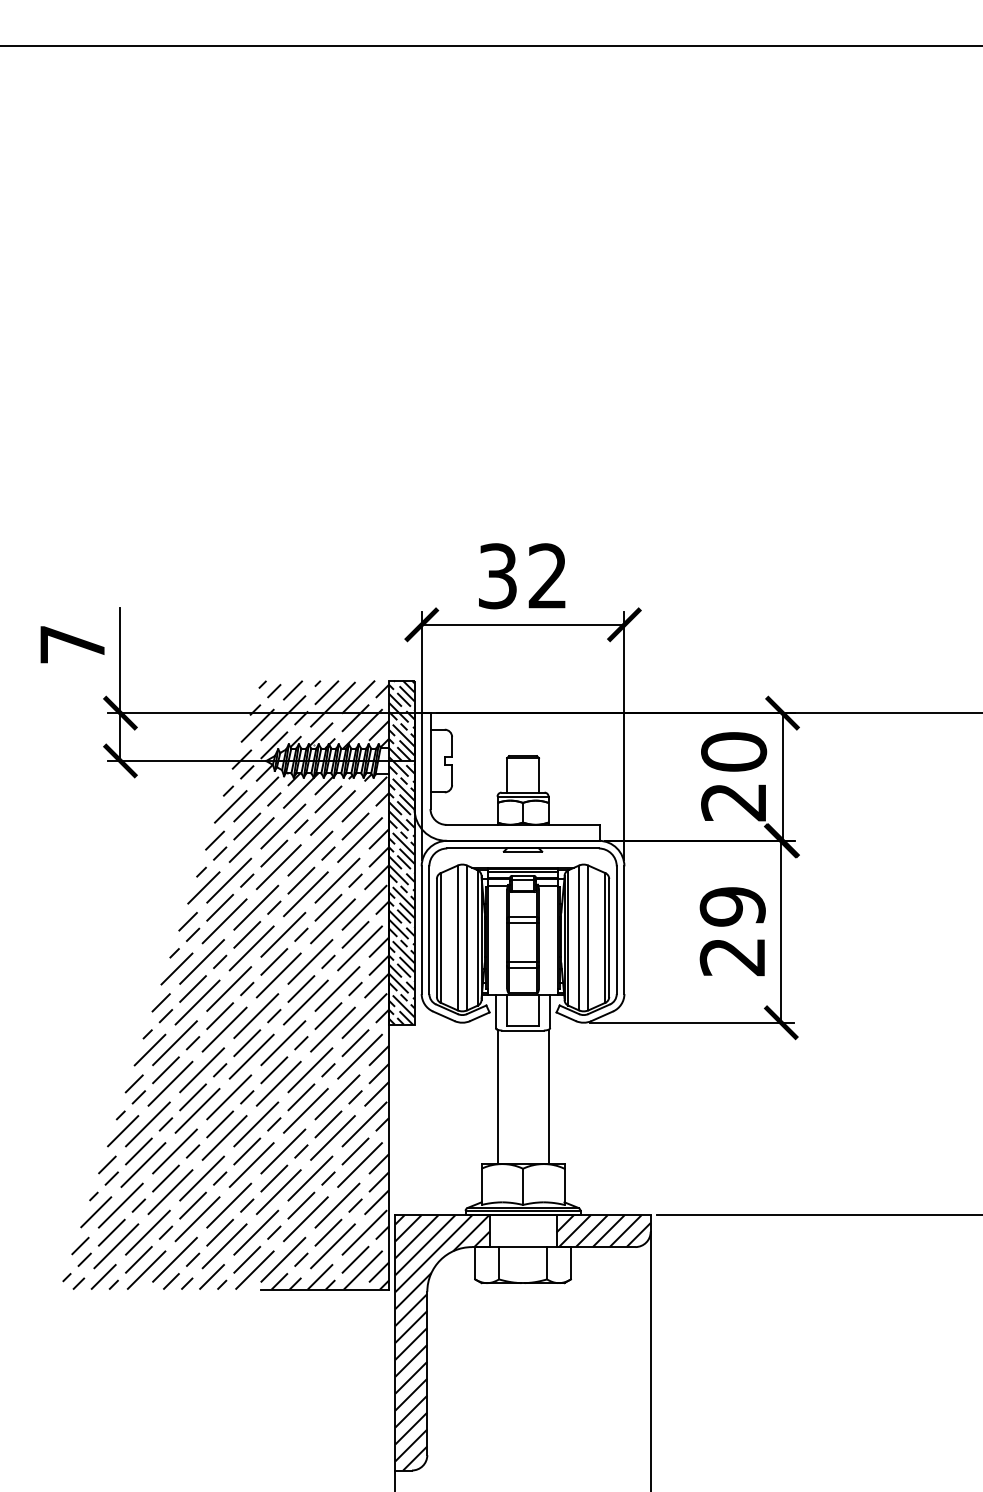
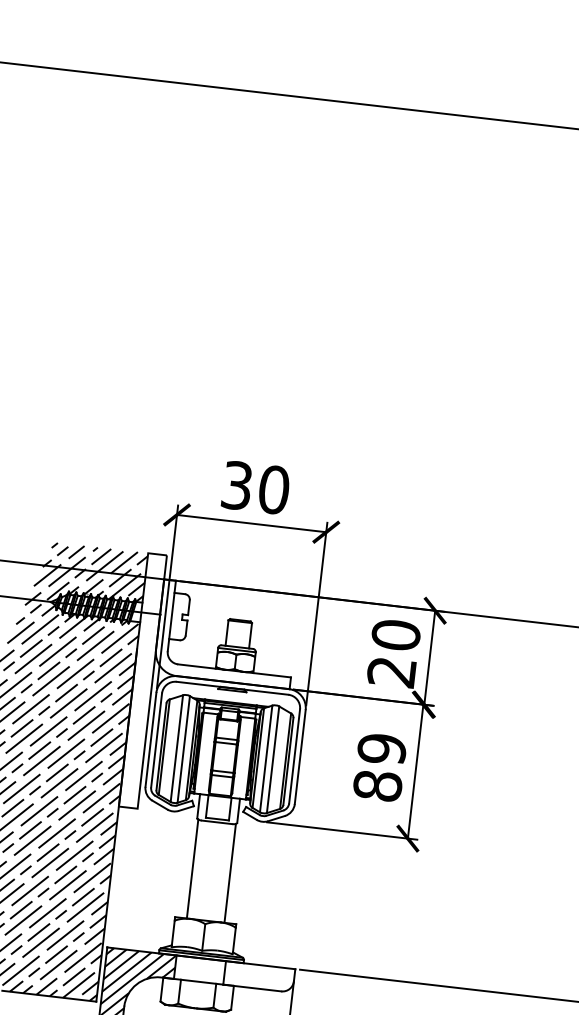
text: (547, 576) -> (273, 490), 32 -> 30
hatch: (401, 852) -> (142, 680), removed
text: (732, 956) -> (377, 785), 29 -> 89
hatch: (603, 1231) -> (259, 977), removed

